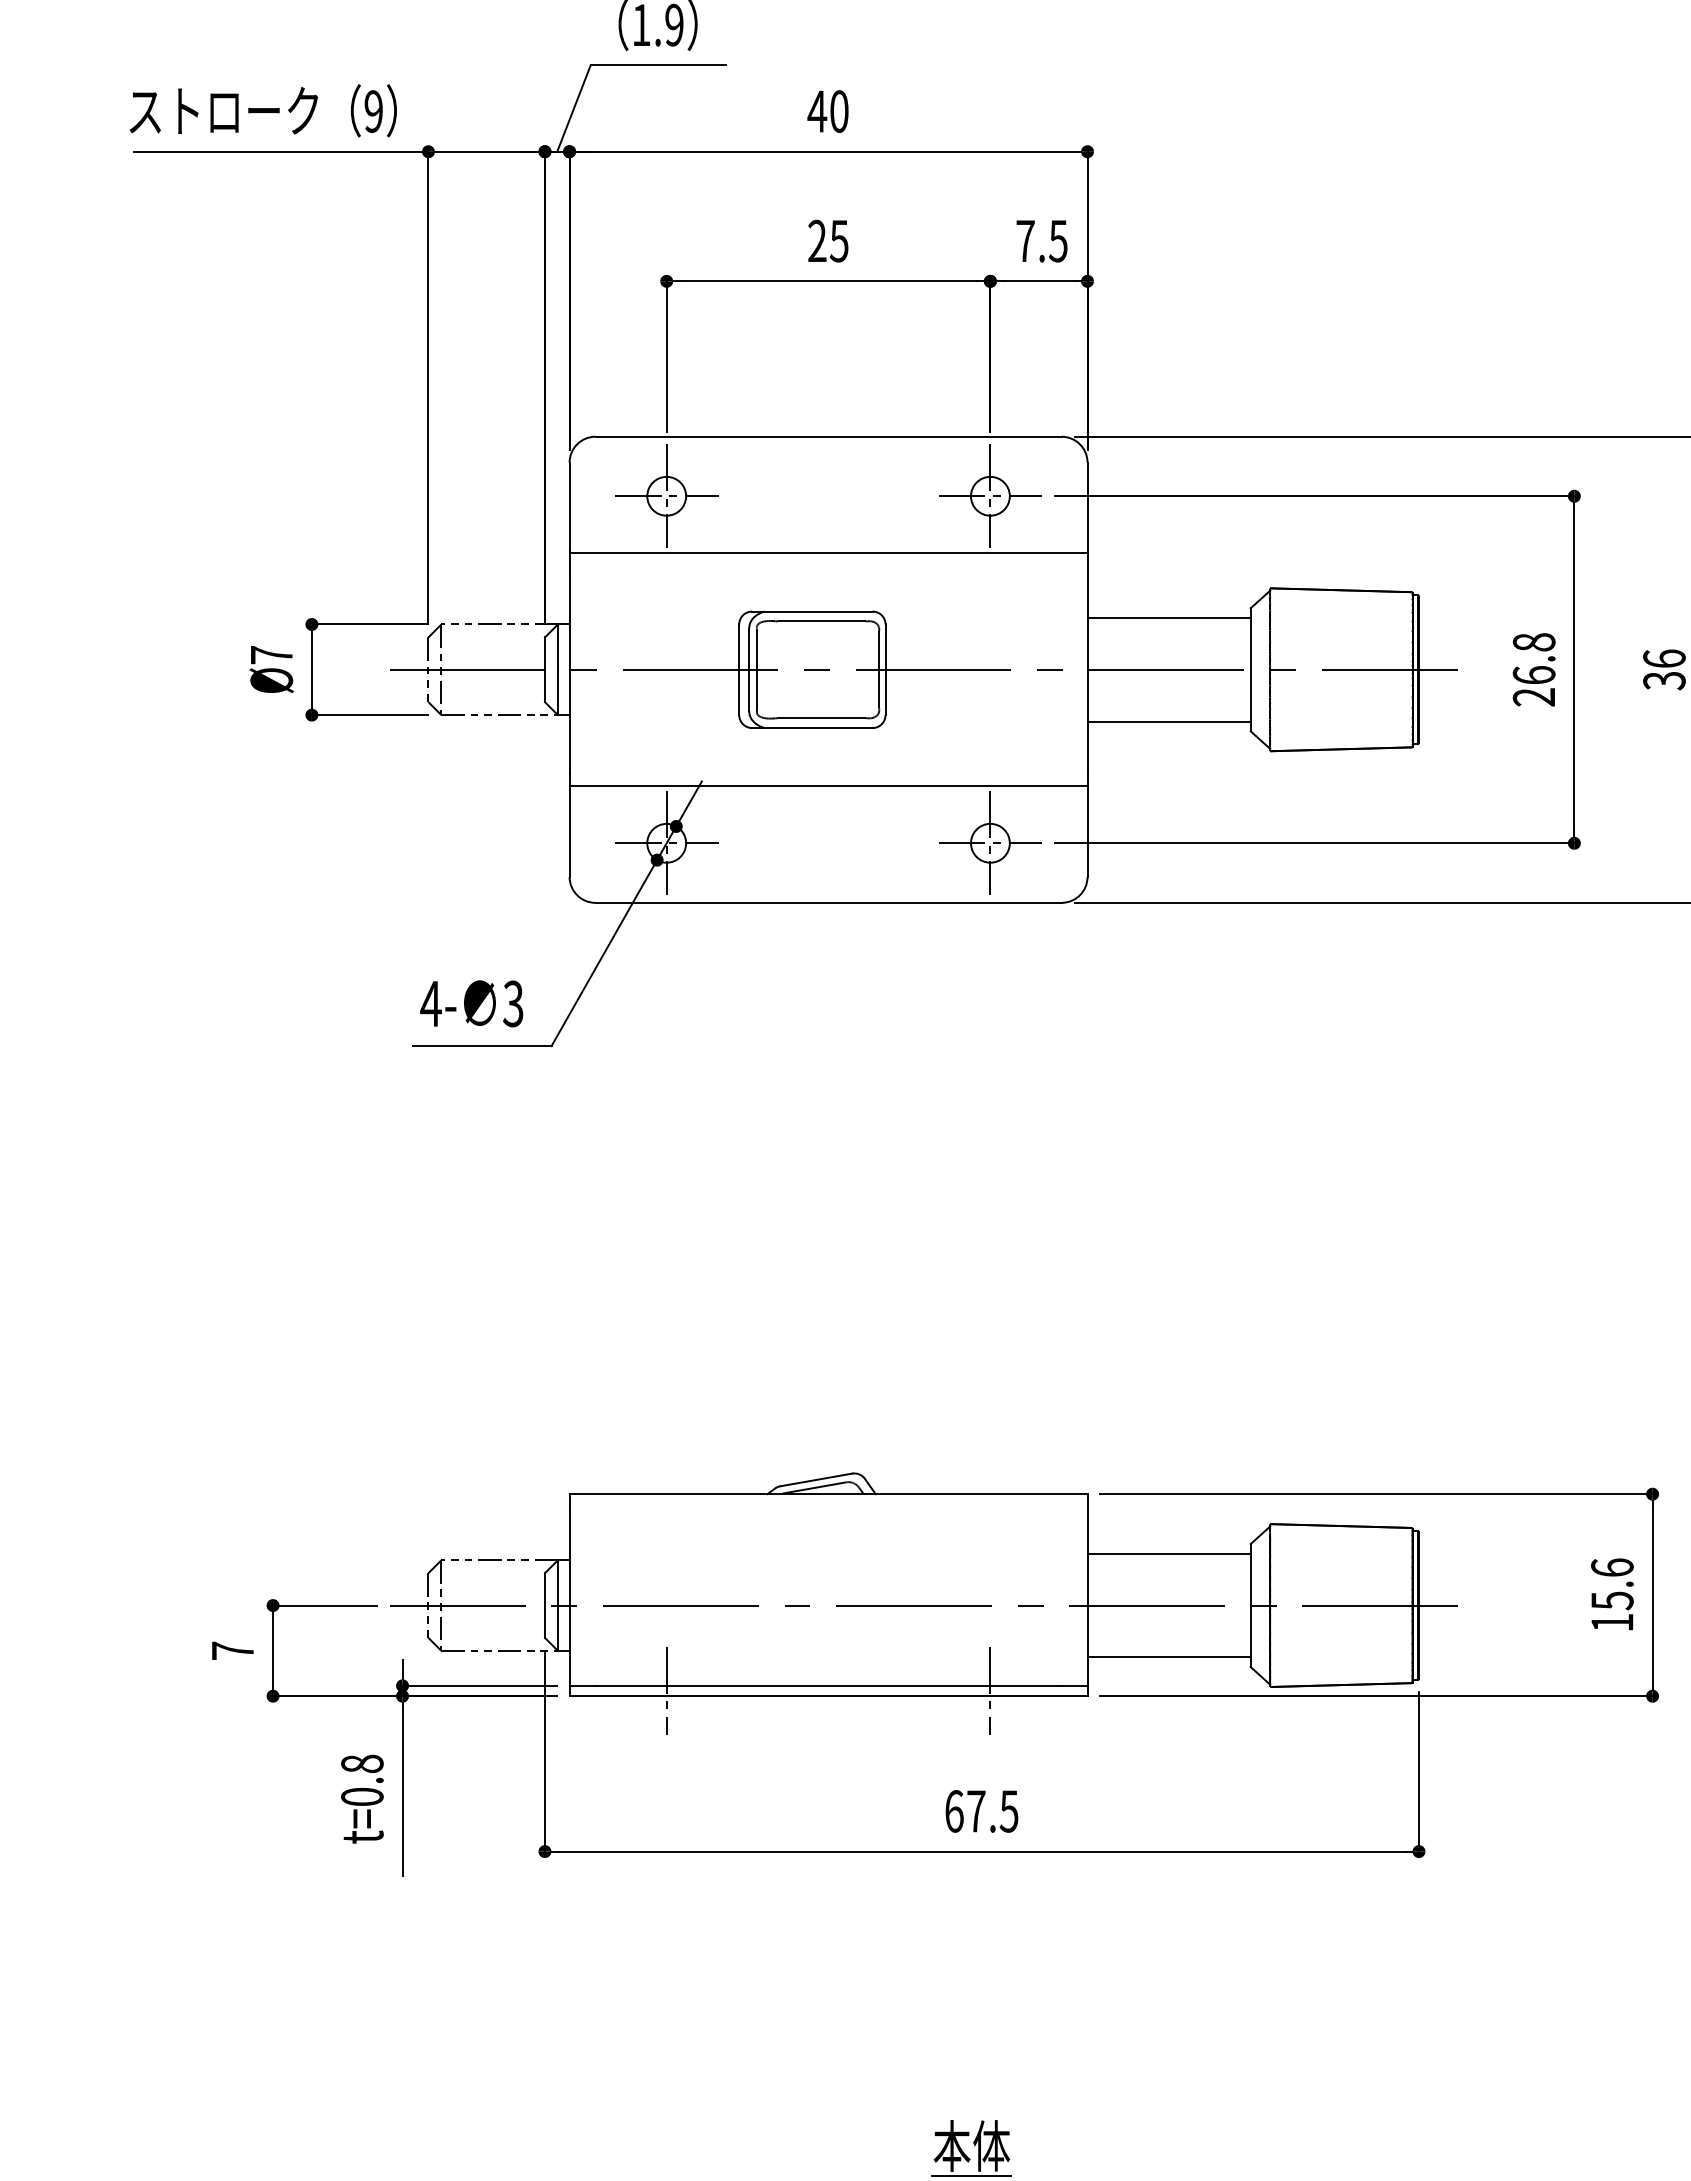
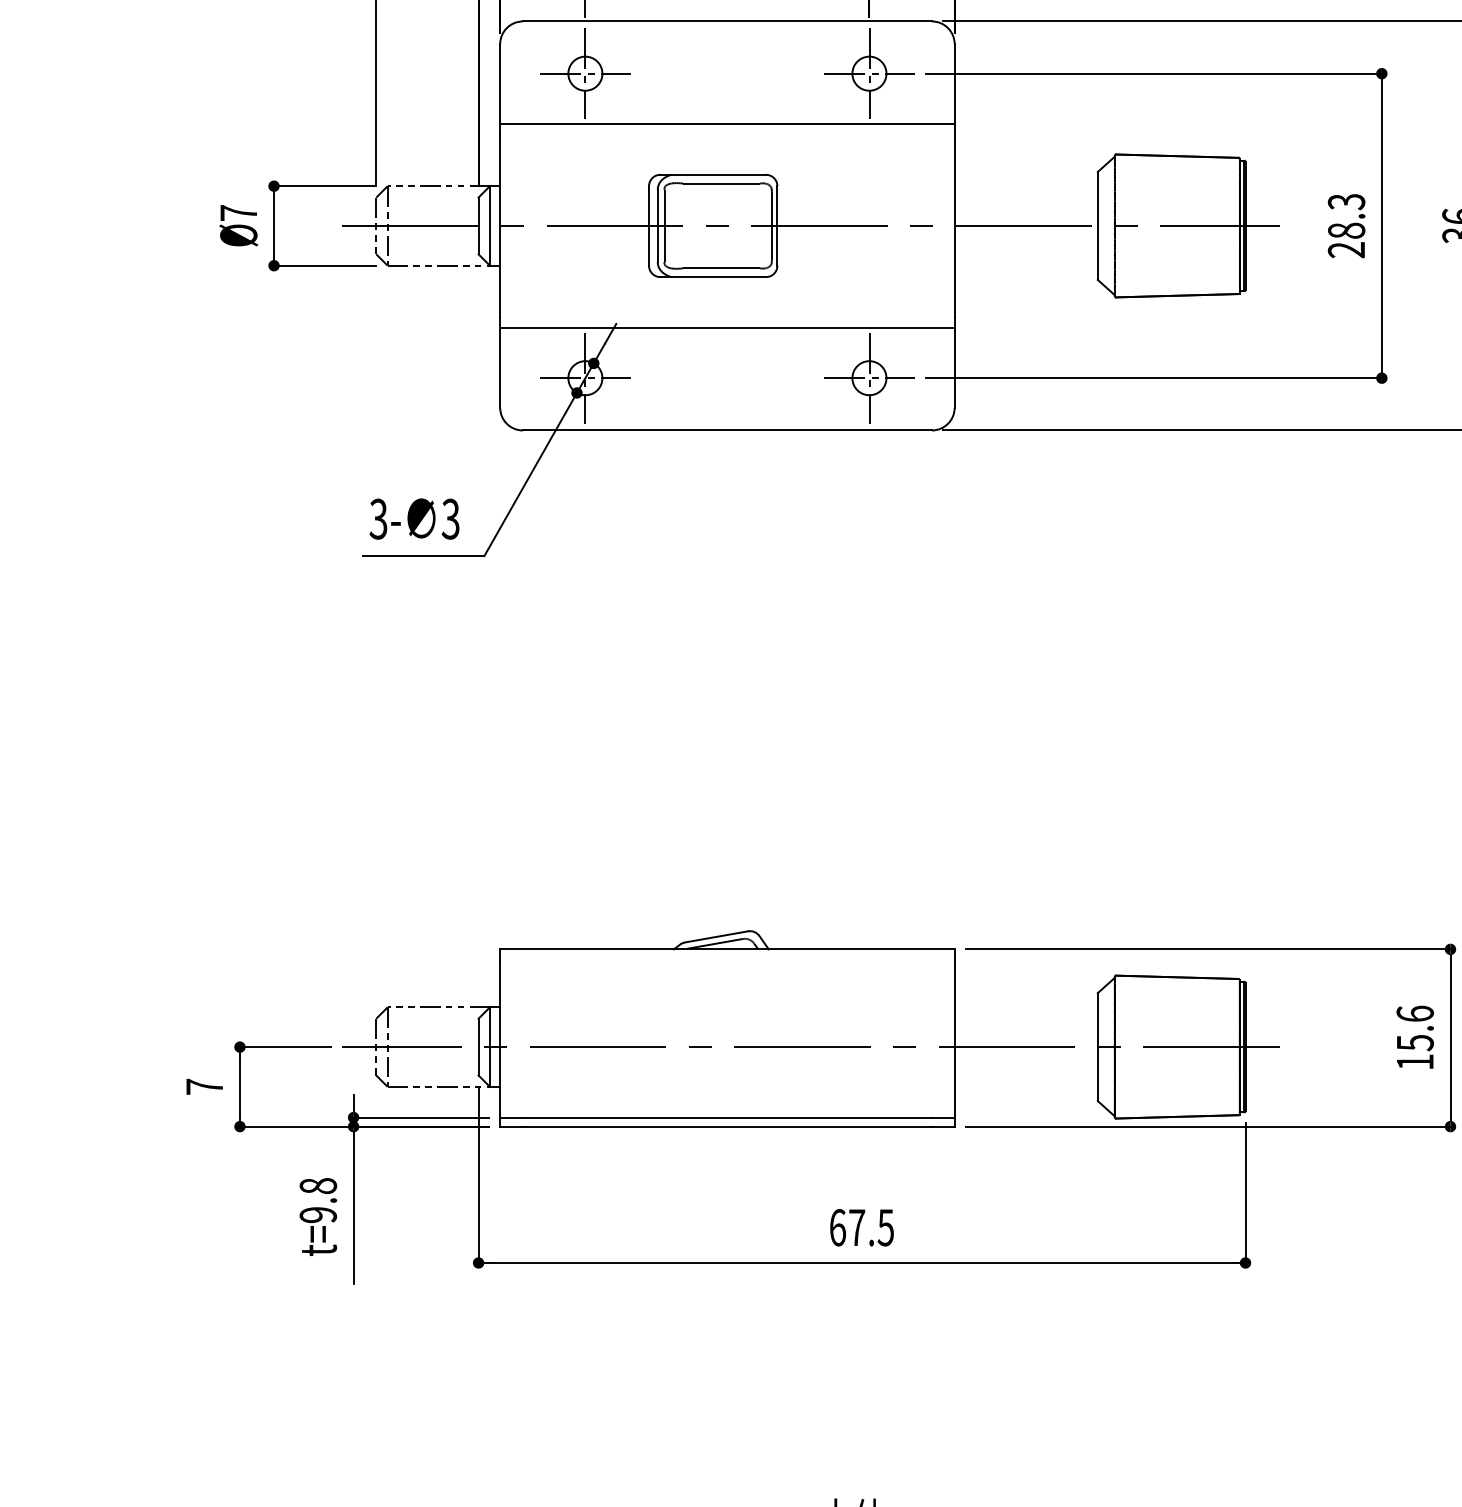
line: (1168, 618) -> (1025, 180), removed
text: (1533, 658) -> (1346, 216), 26.8 -> 28.3
line: (1168, 721) -> (1025, 271), removed
text: (430, 1003) -> (378, 518), 4- -> 3-
line: (1168, 1553) -> (1025, 1001), removed
line: (1168, 1657) -> (1025, 1092), removed
line: (666, 1691) -> (585, 1122), removed
line: (990, 1691) -> (869, 1122), removed
text: (362, 1796) -> (318, 1214), t=0.8 -> t=9.8

